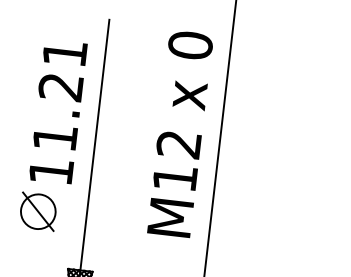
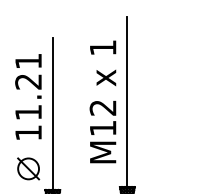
text: (189, 44) -> (102, 47), 0 -> 1
part: (38, 211) -> (28, 168), moved

